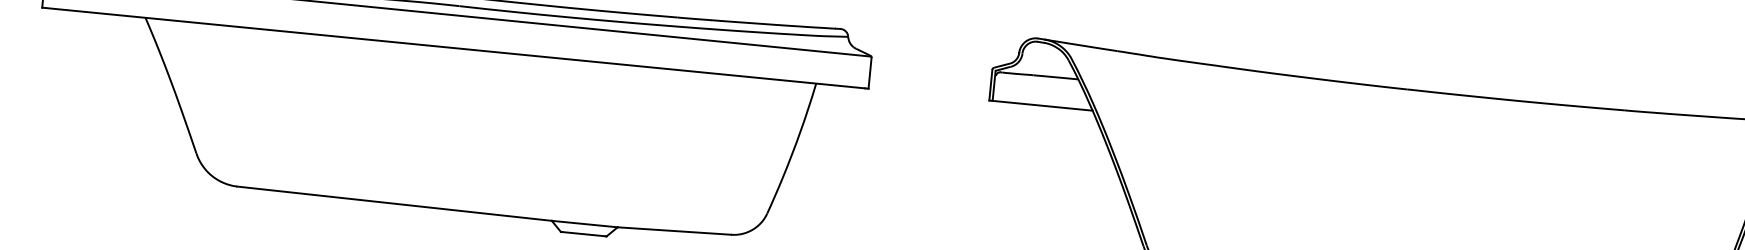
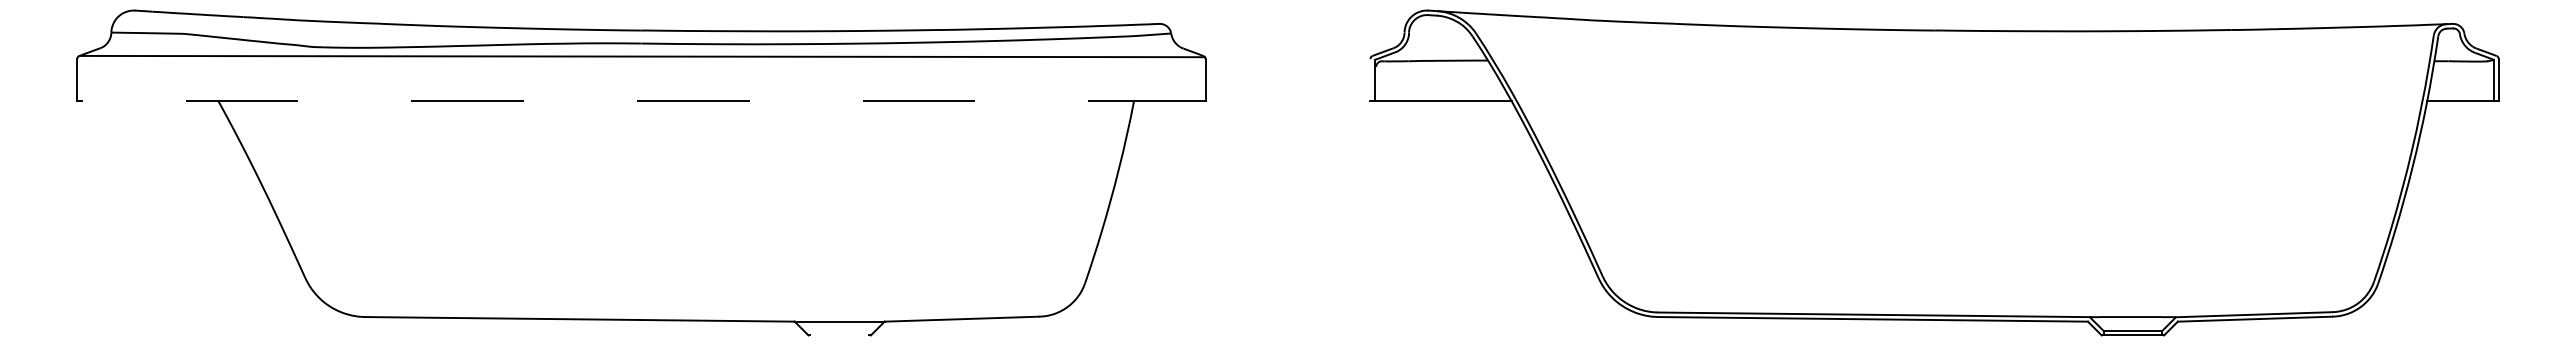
line: (455, 47) -> (641, 100), solid -> dashed
line: (990, 84) -> (1370, 79), removed
line: (583, 234) -> (839, 335), removed

